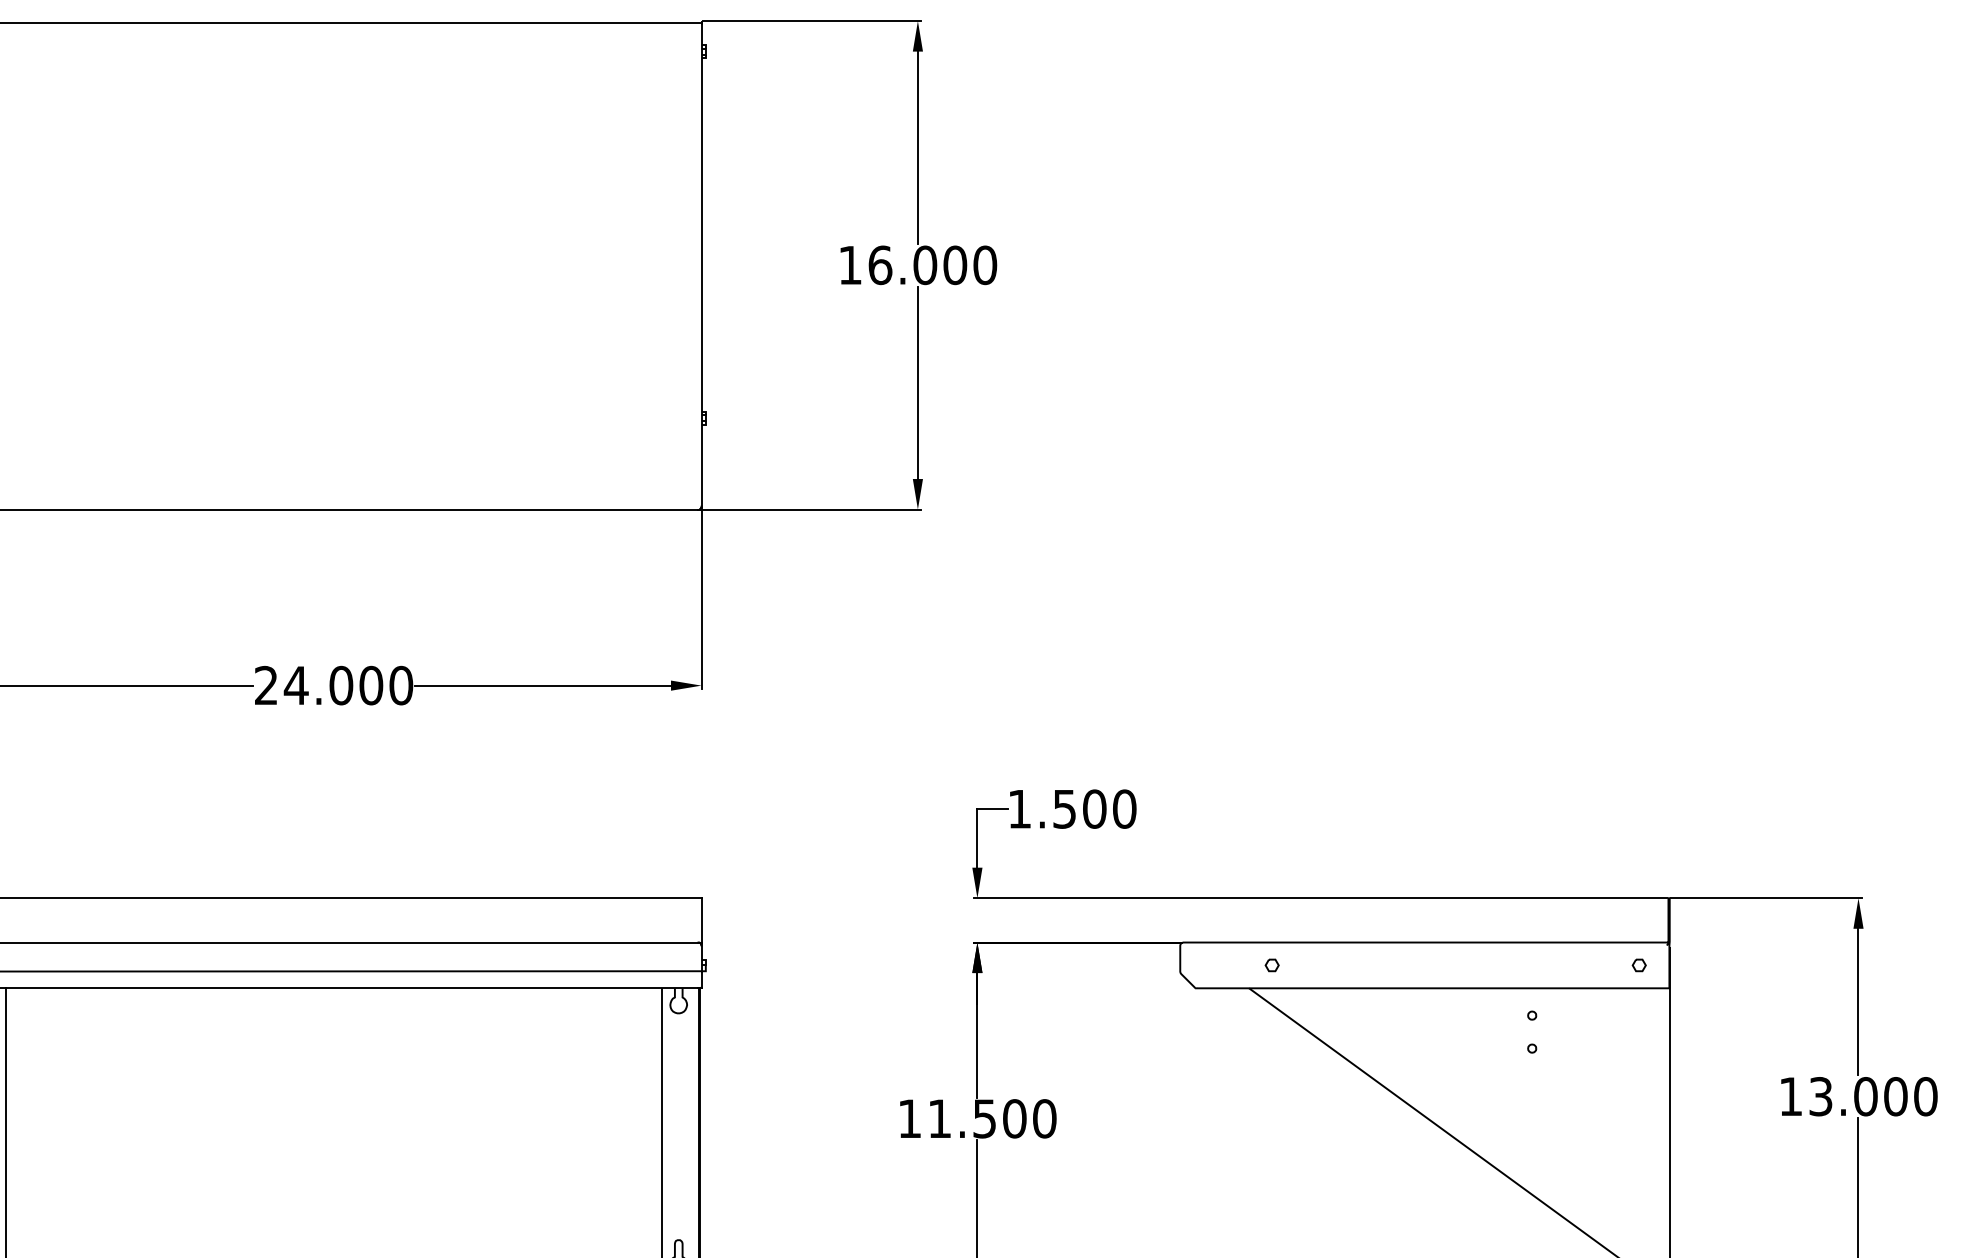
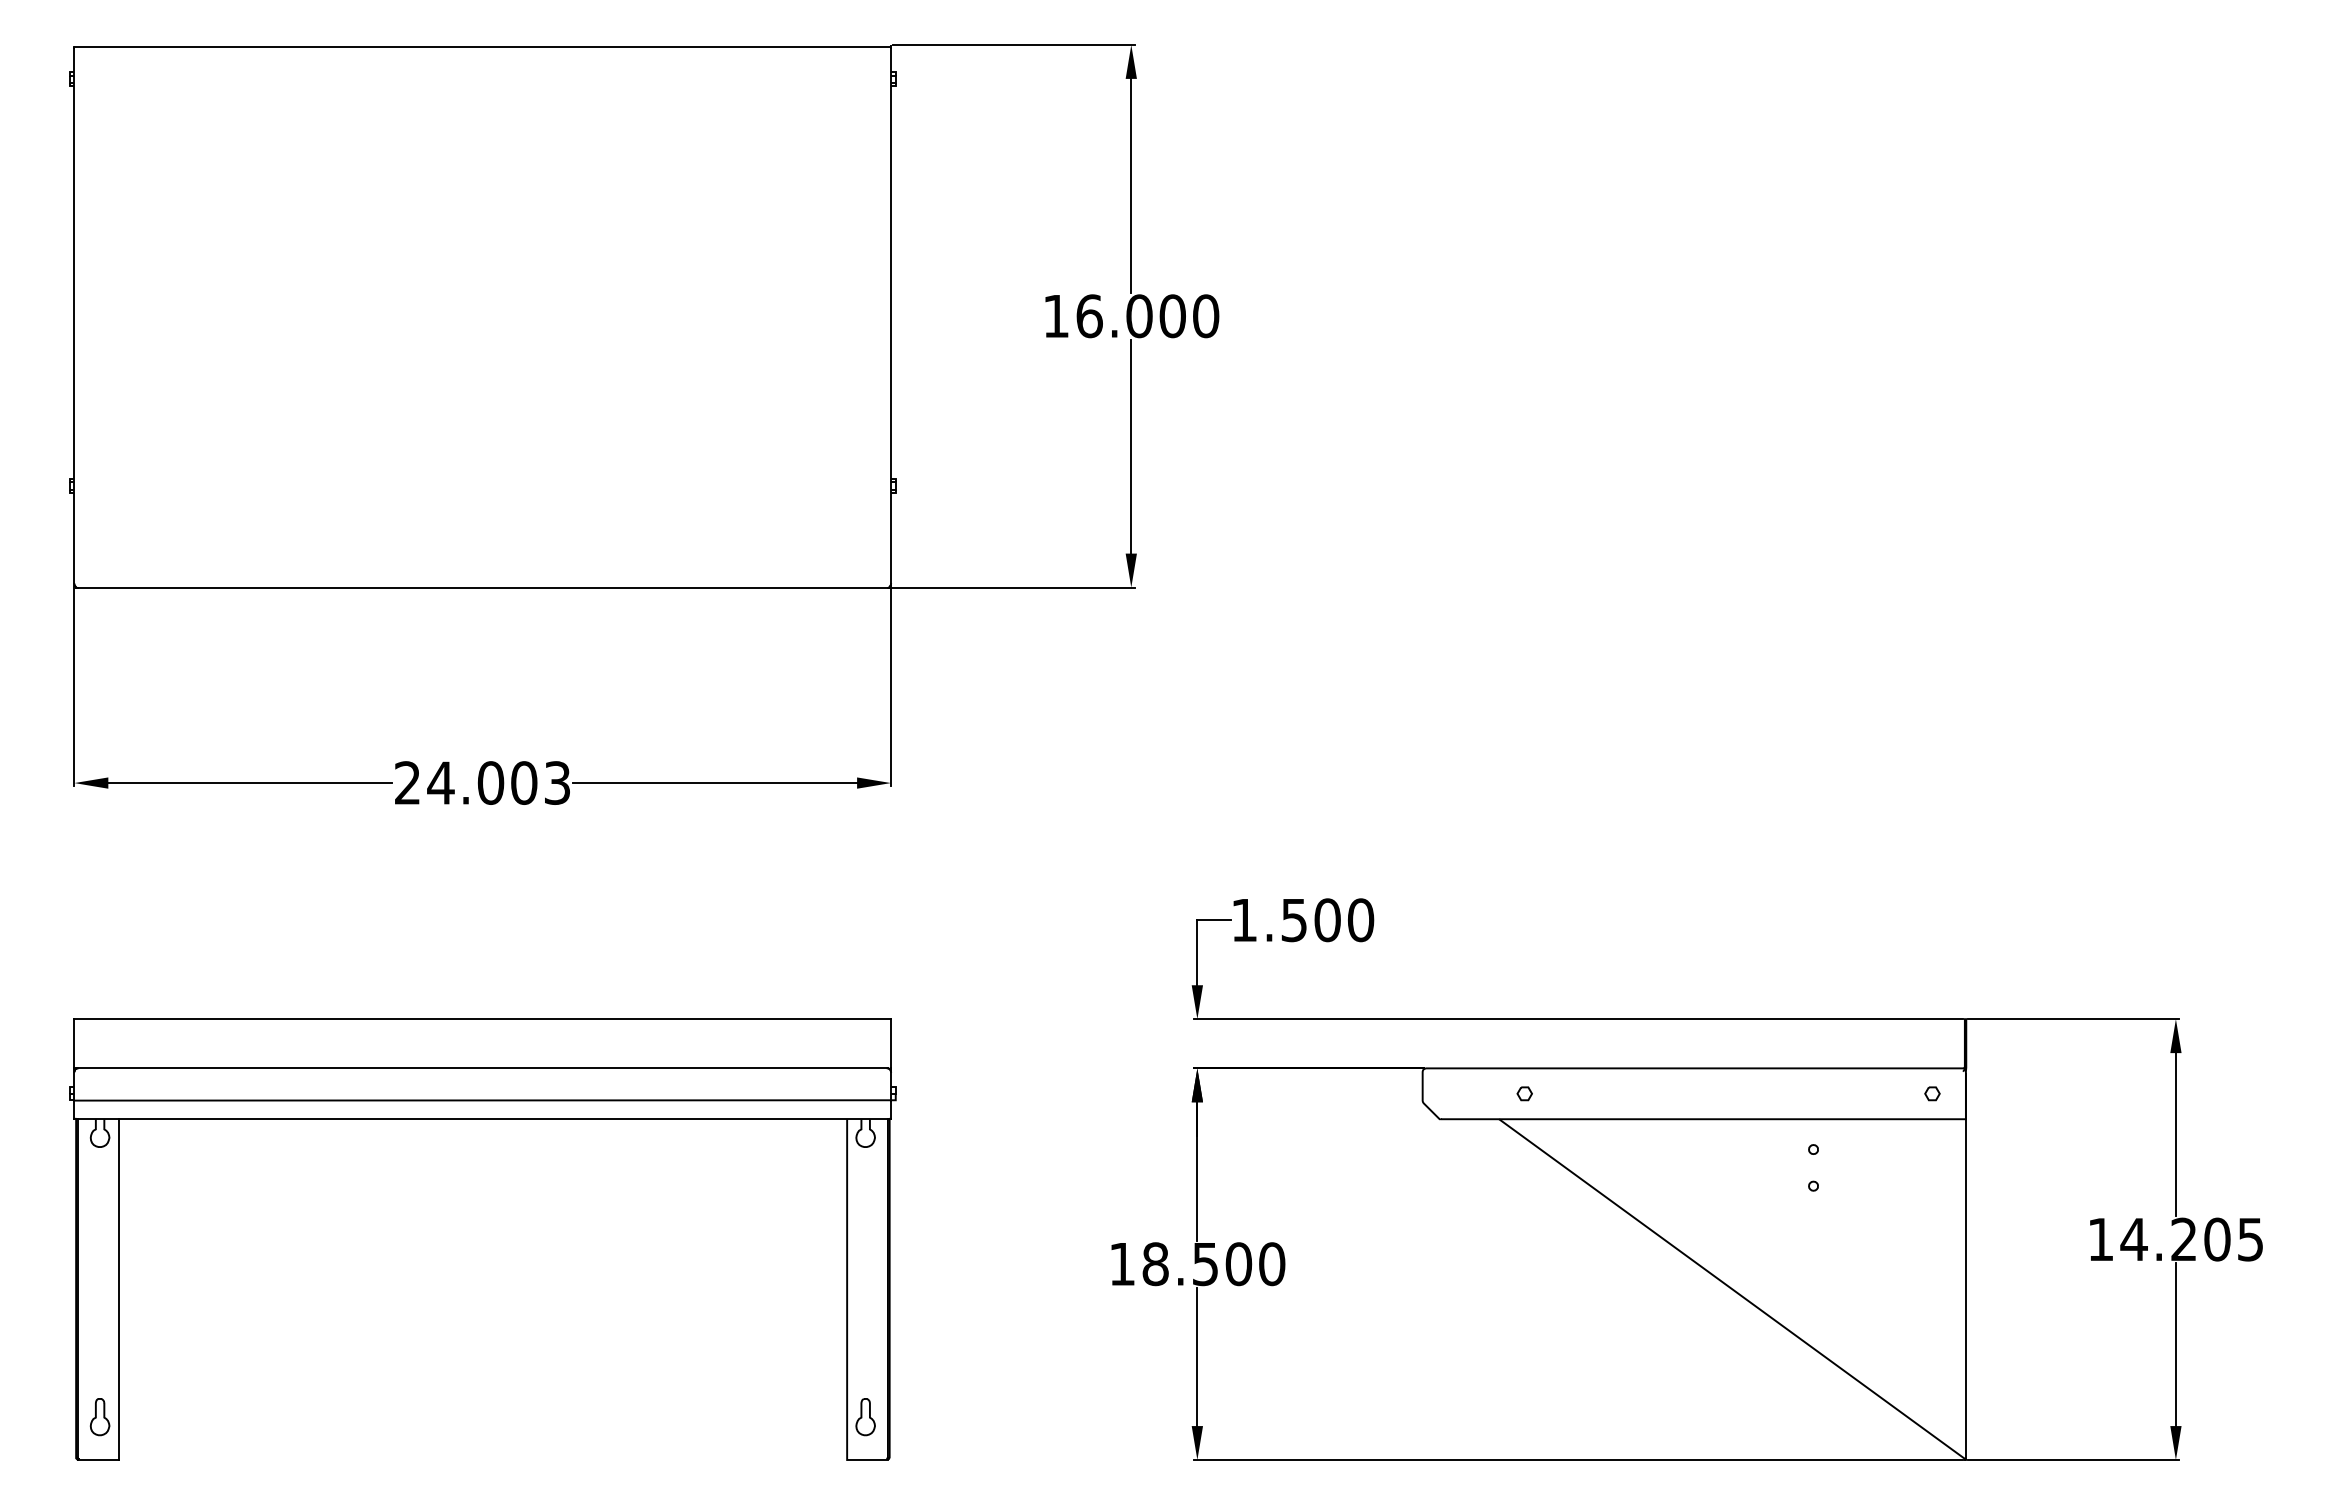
text: (401, 685) -> (557, 782), 24.000 -> 24.003
text: (1872, 1096) -> (2191, 1239), 13.000 -> 14.205
text: (939, 1119) -> (1155, 1264), 11.500 -> 18.500

